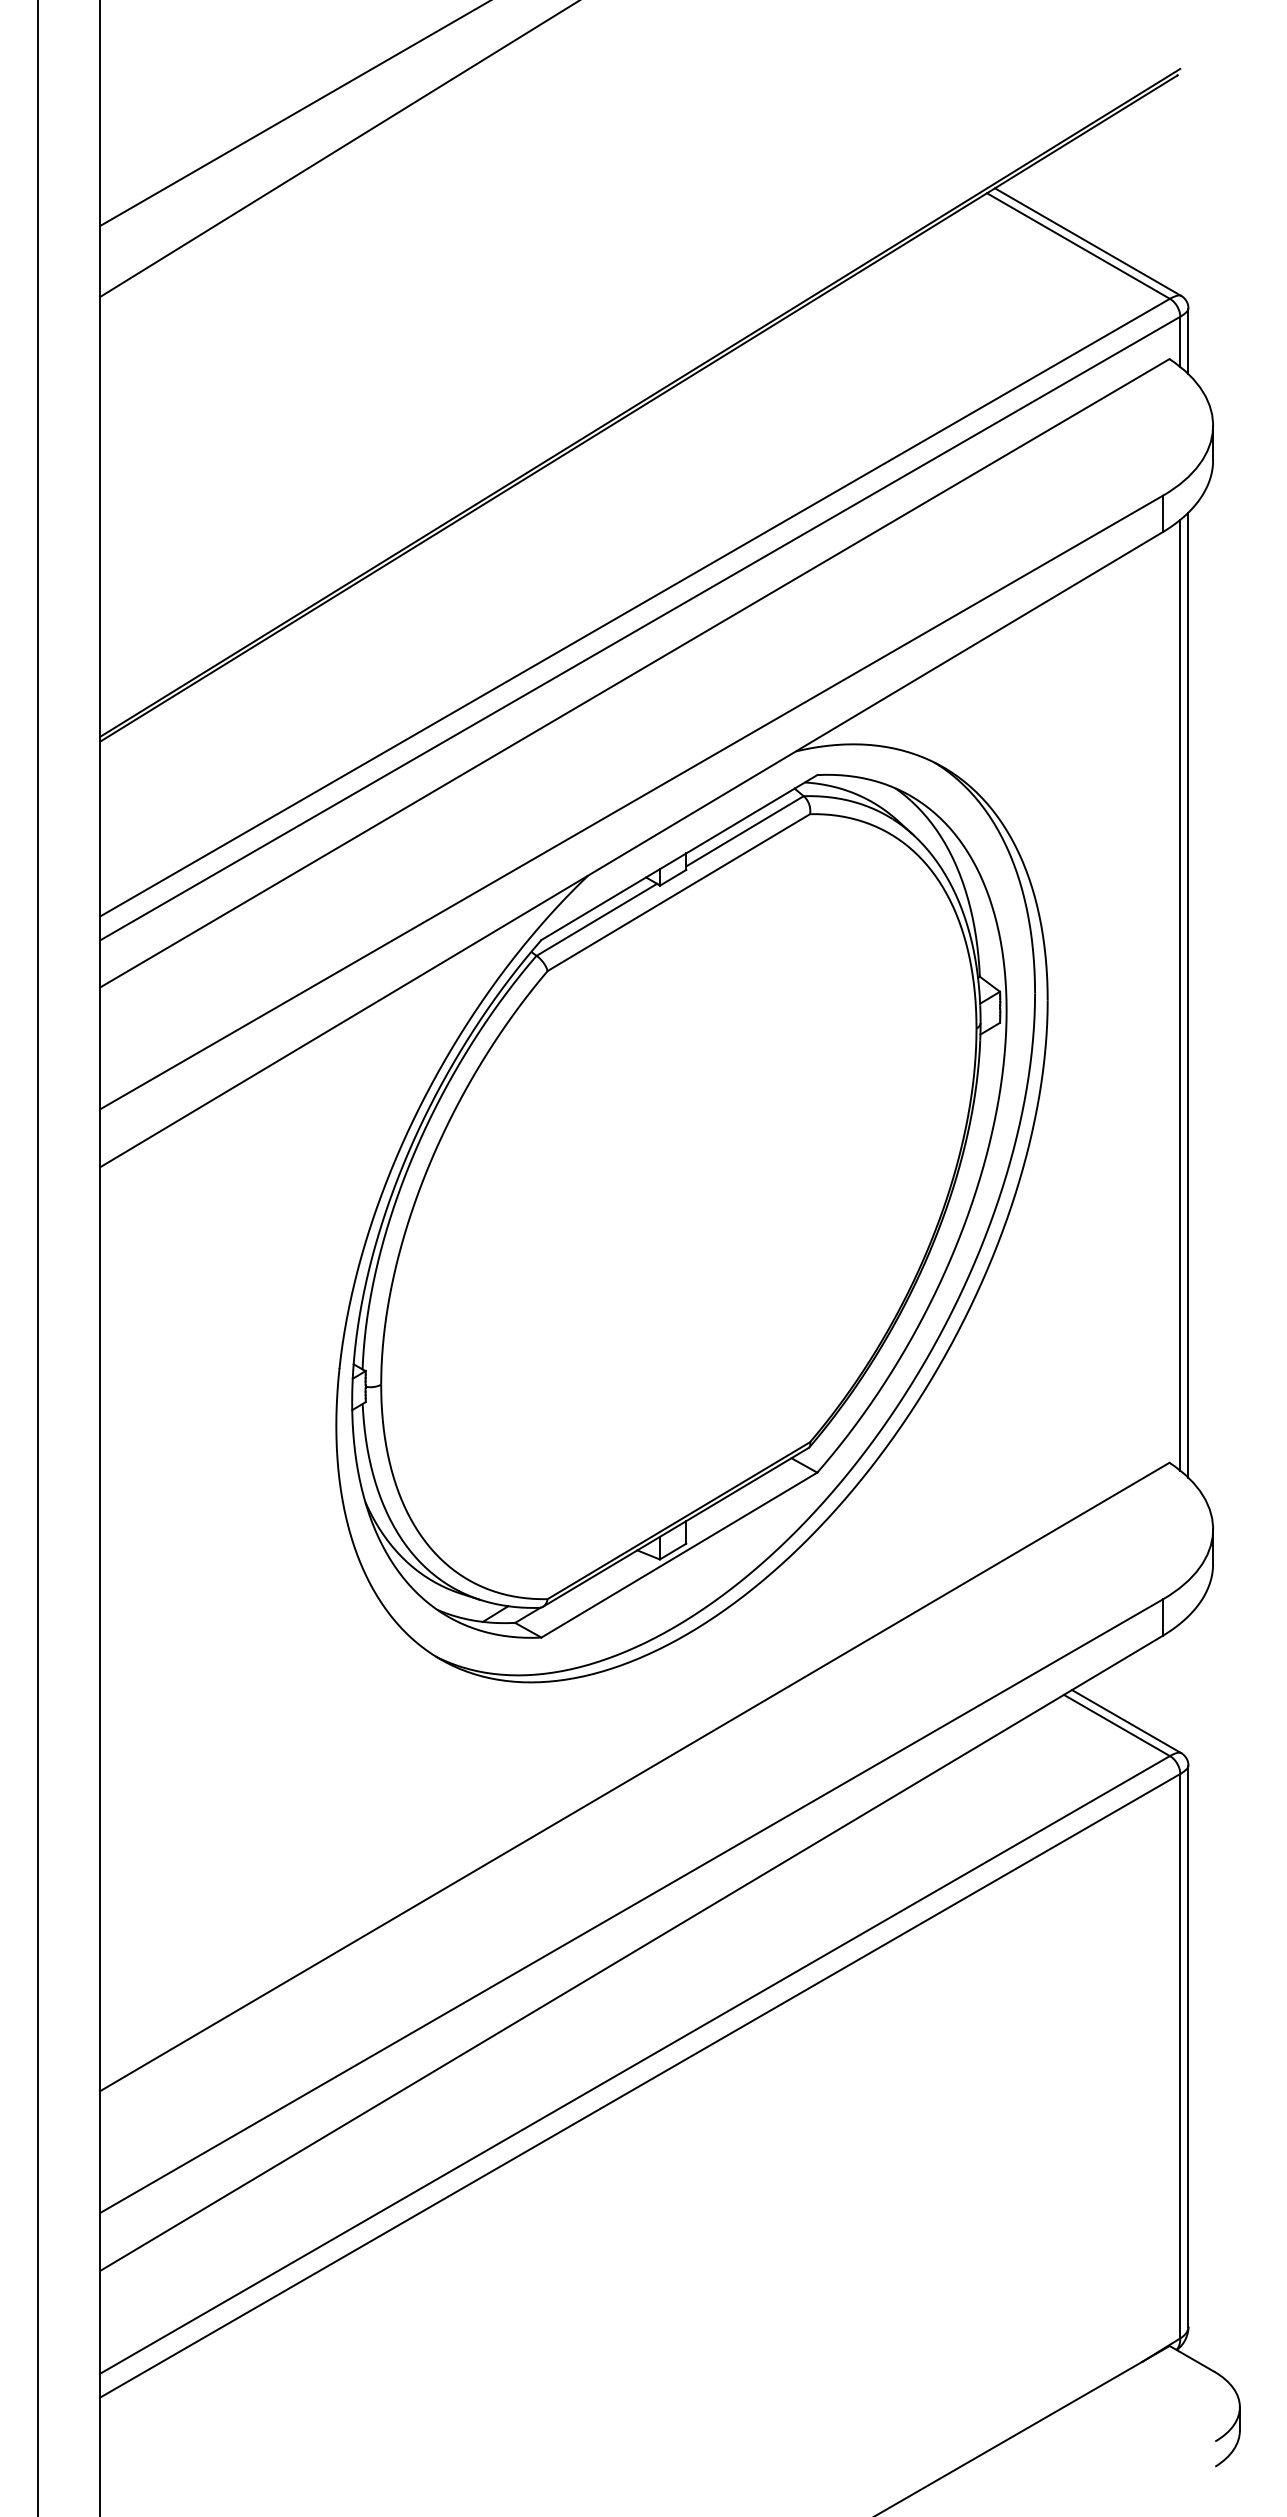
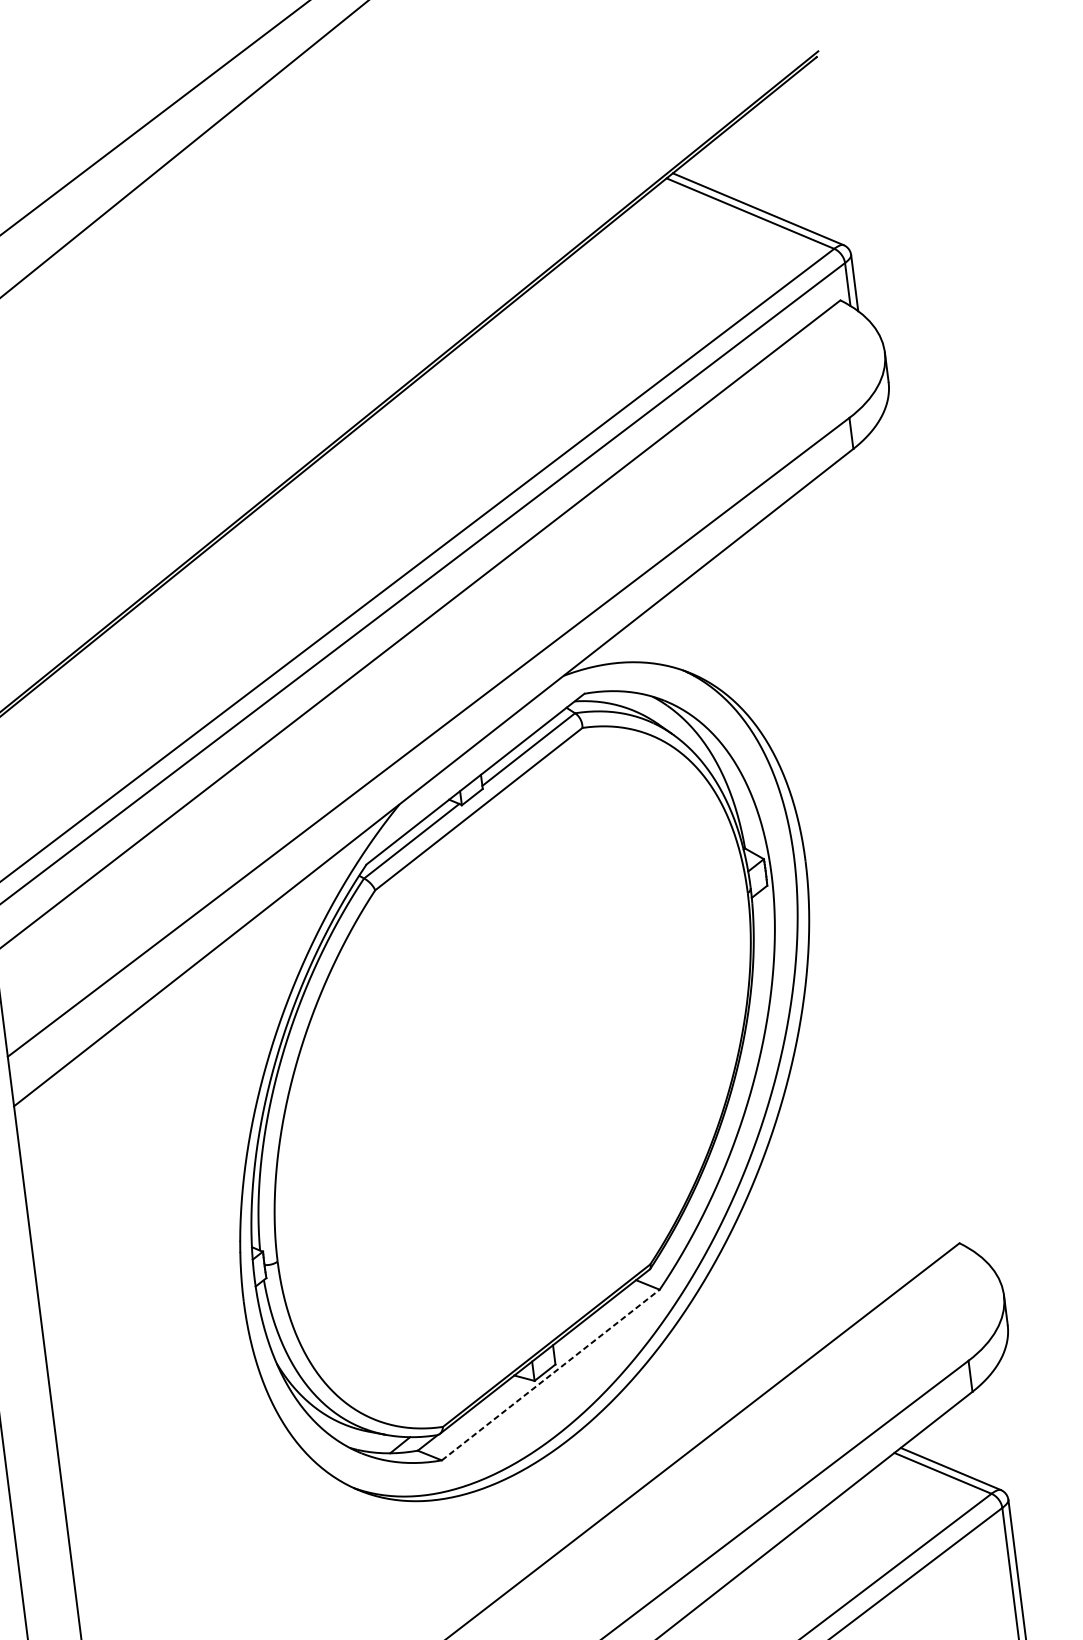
line: (1180, 994) -> (918, 842), removed
line: (1188, 994) -> (925, 841), removed
line: (679, 1555) -> (550, 1375), solid -> dashed

